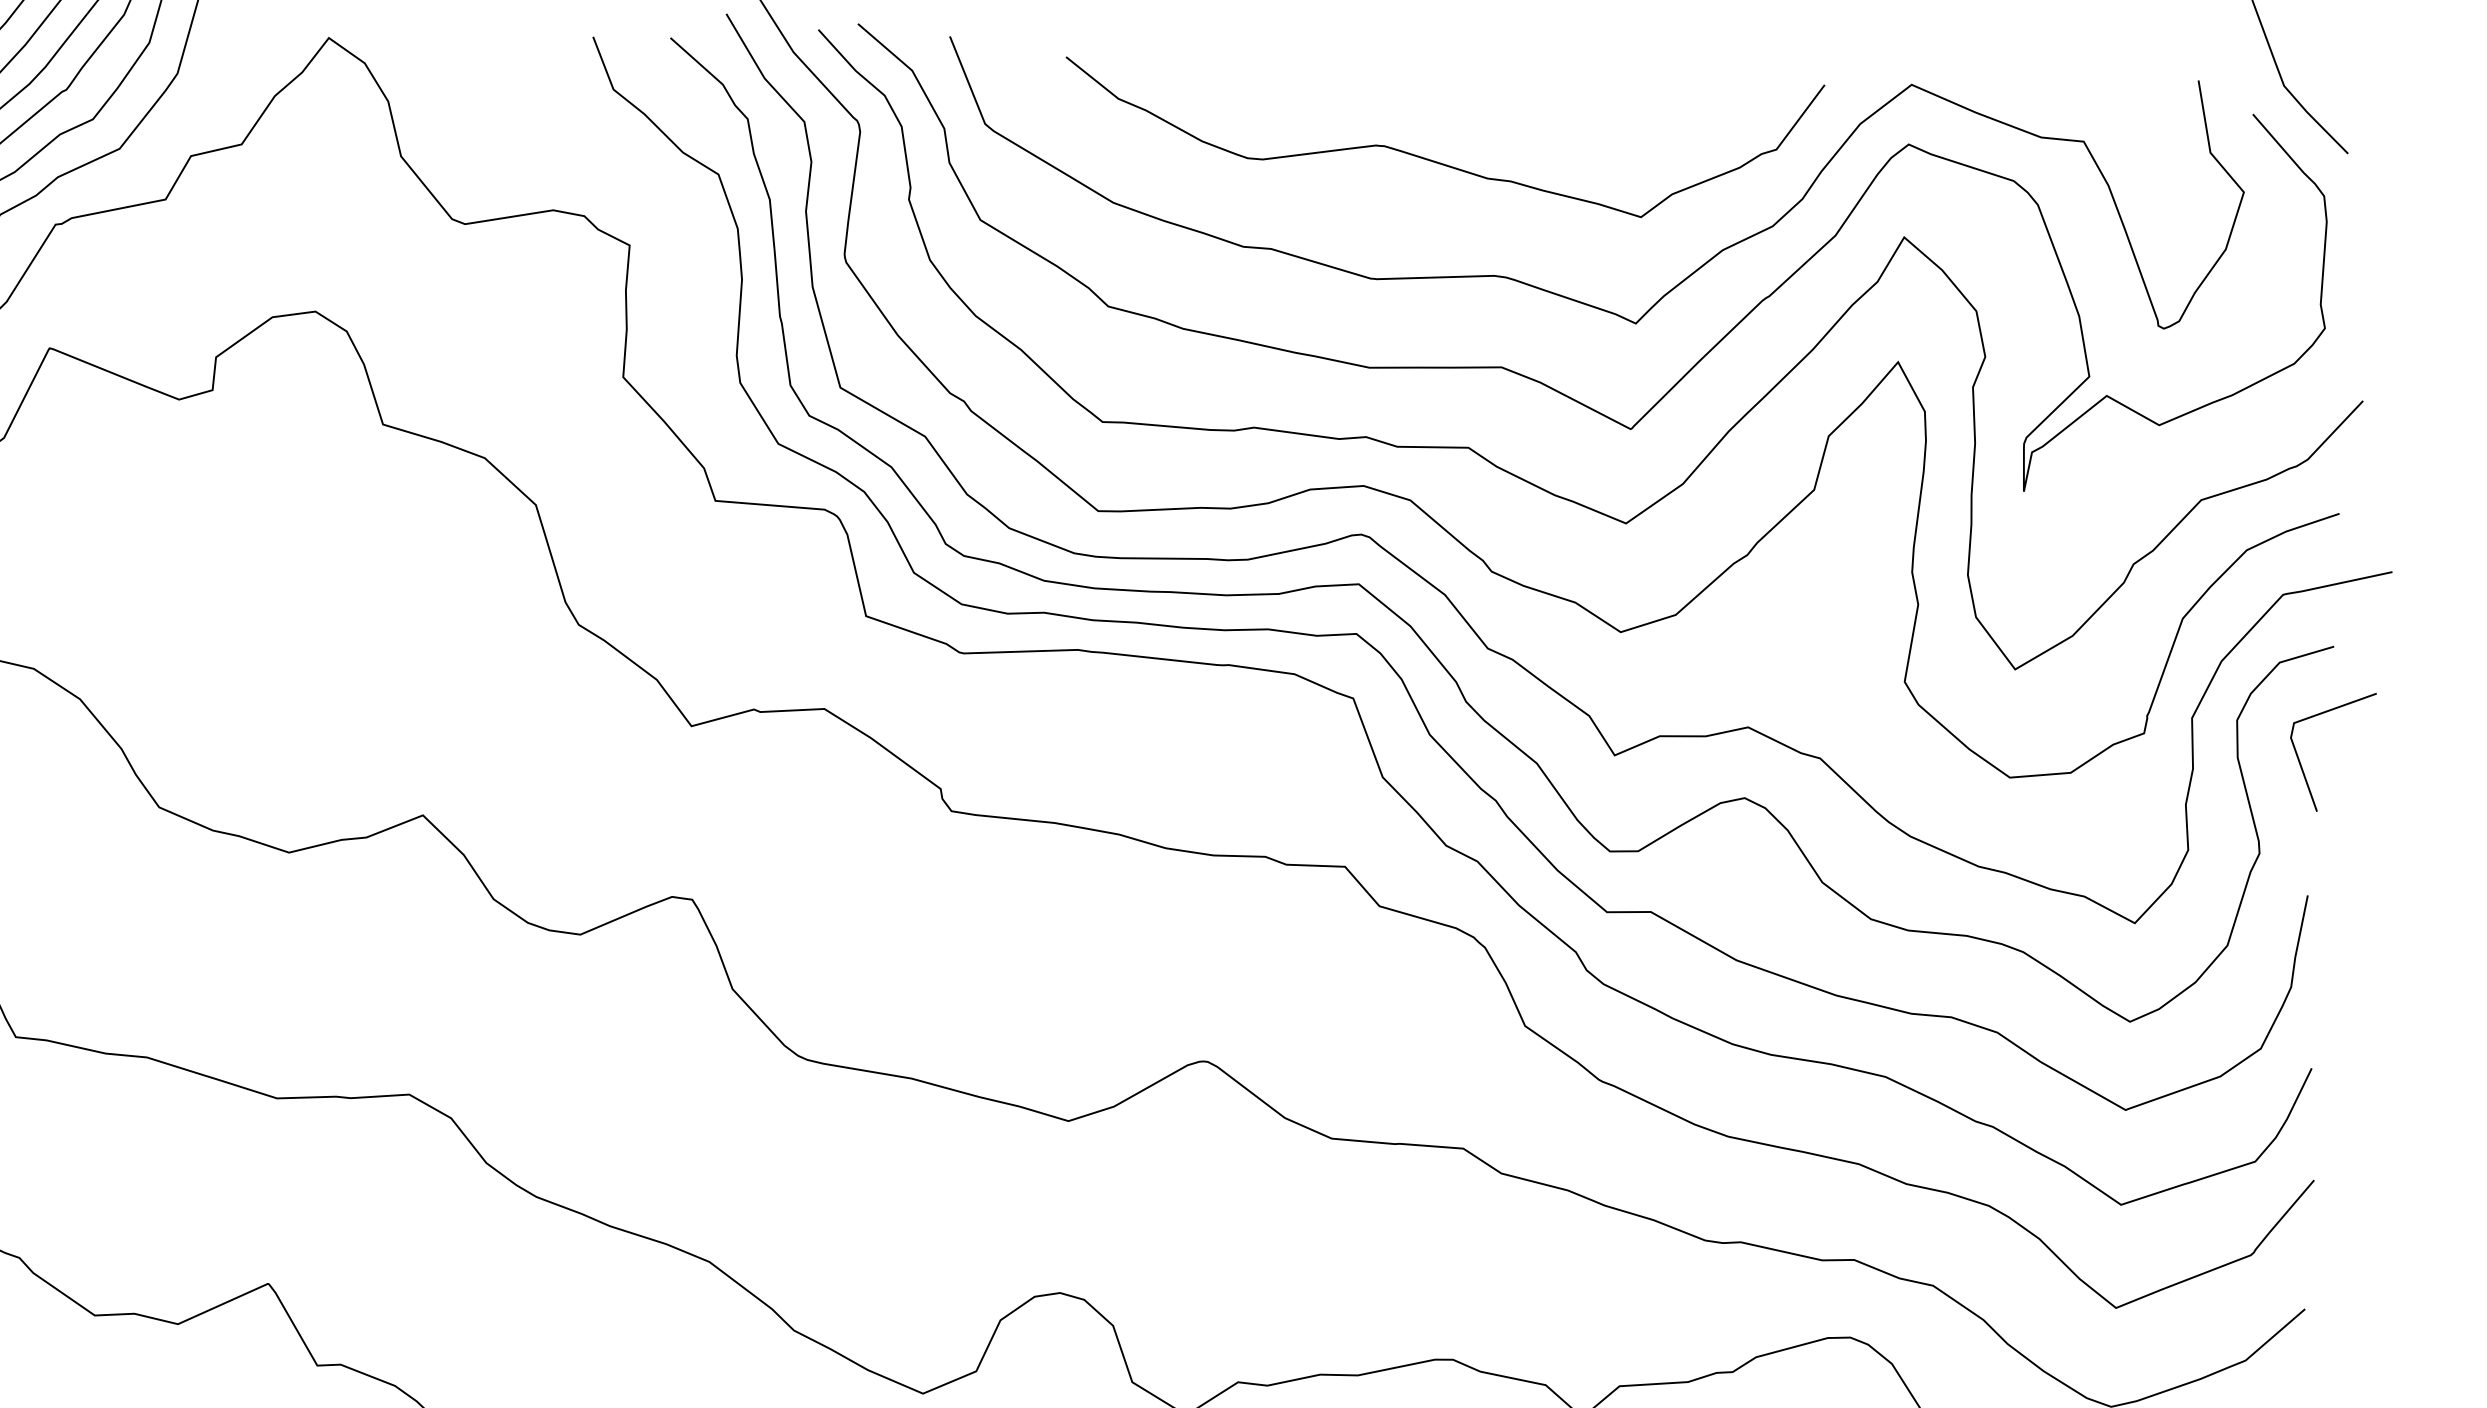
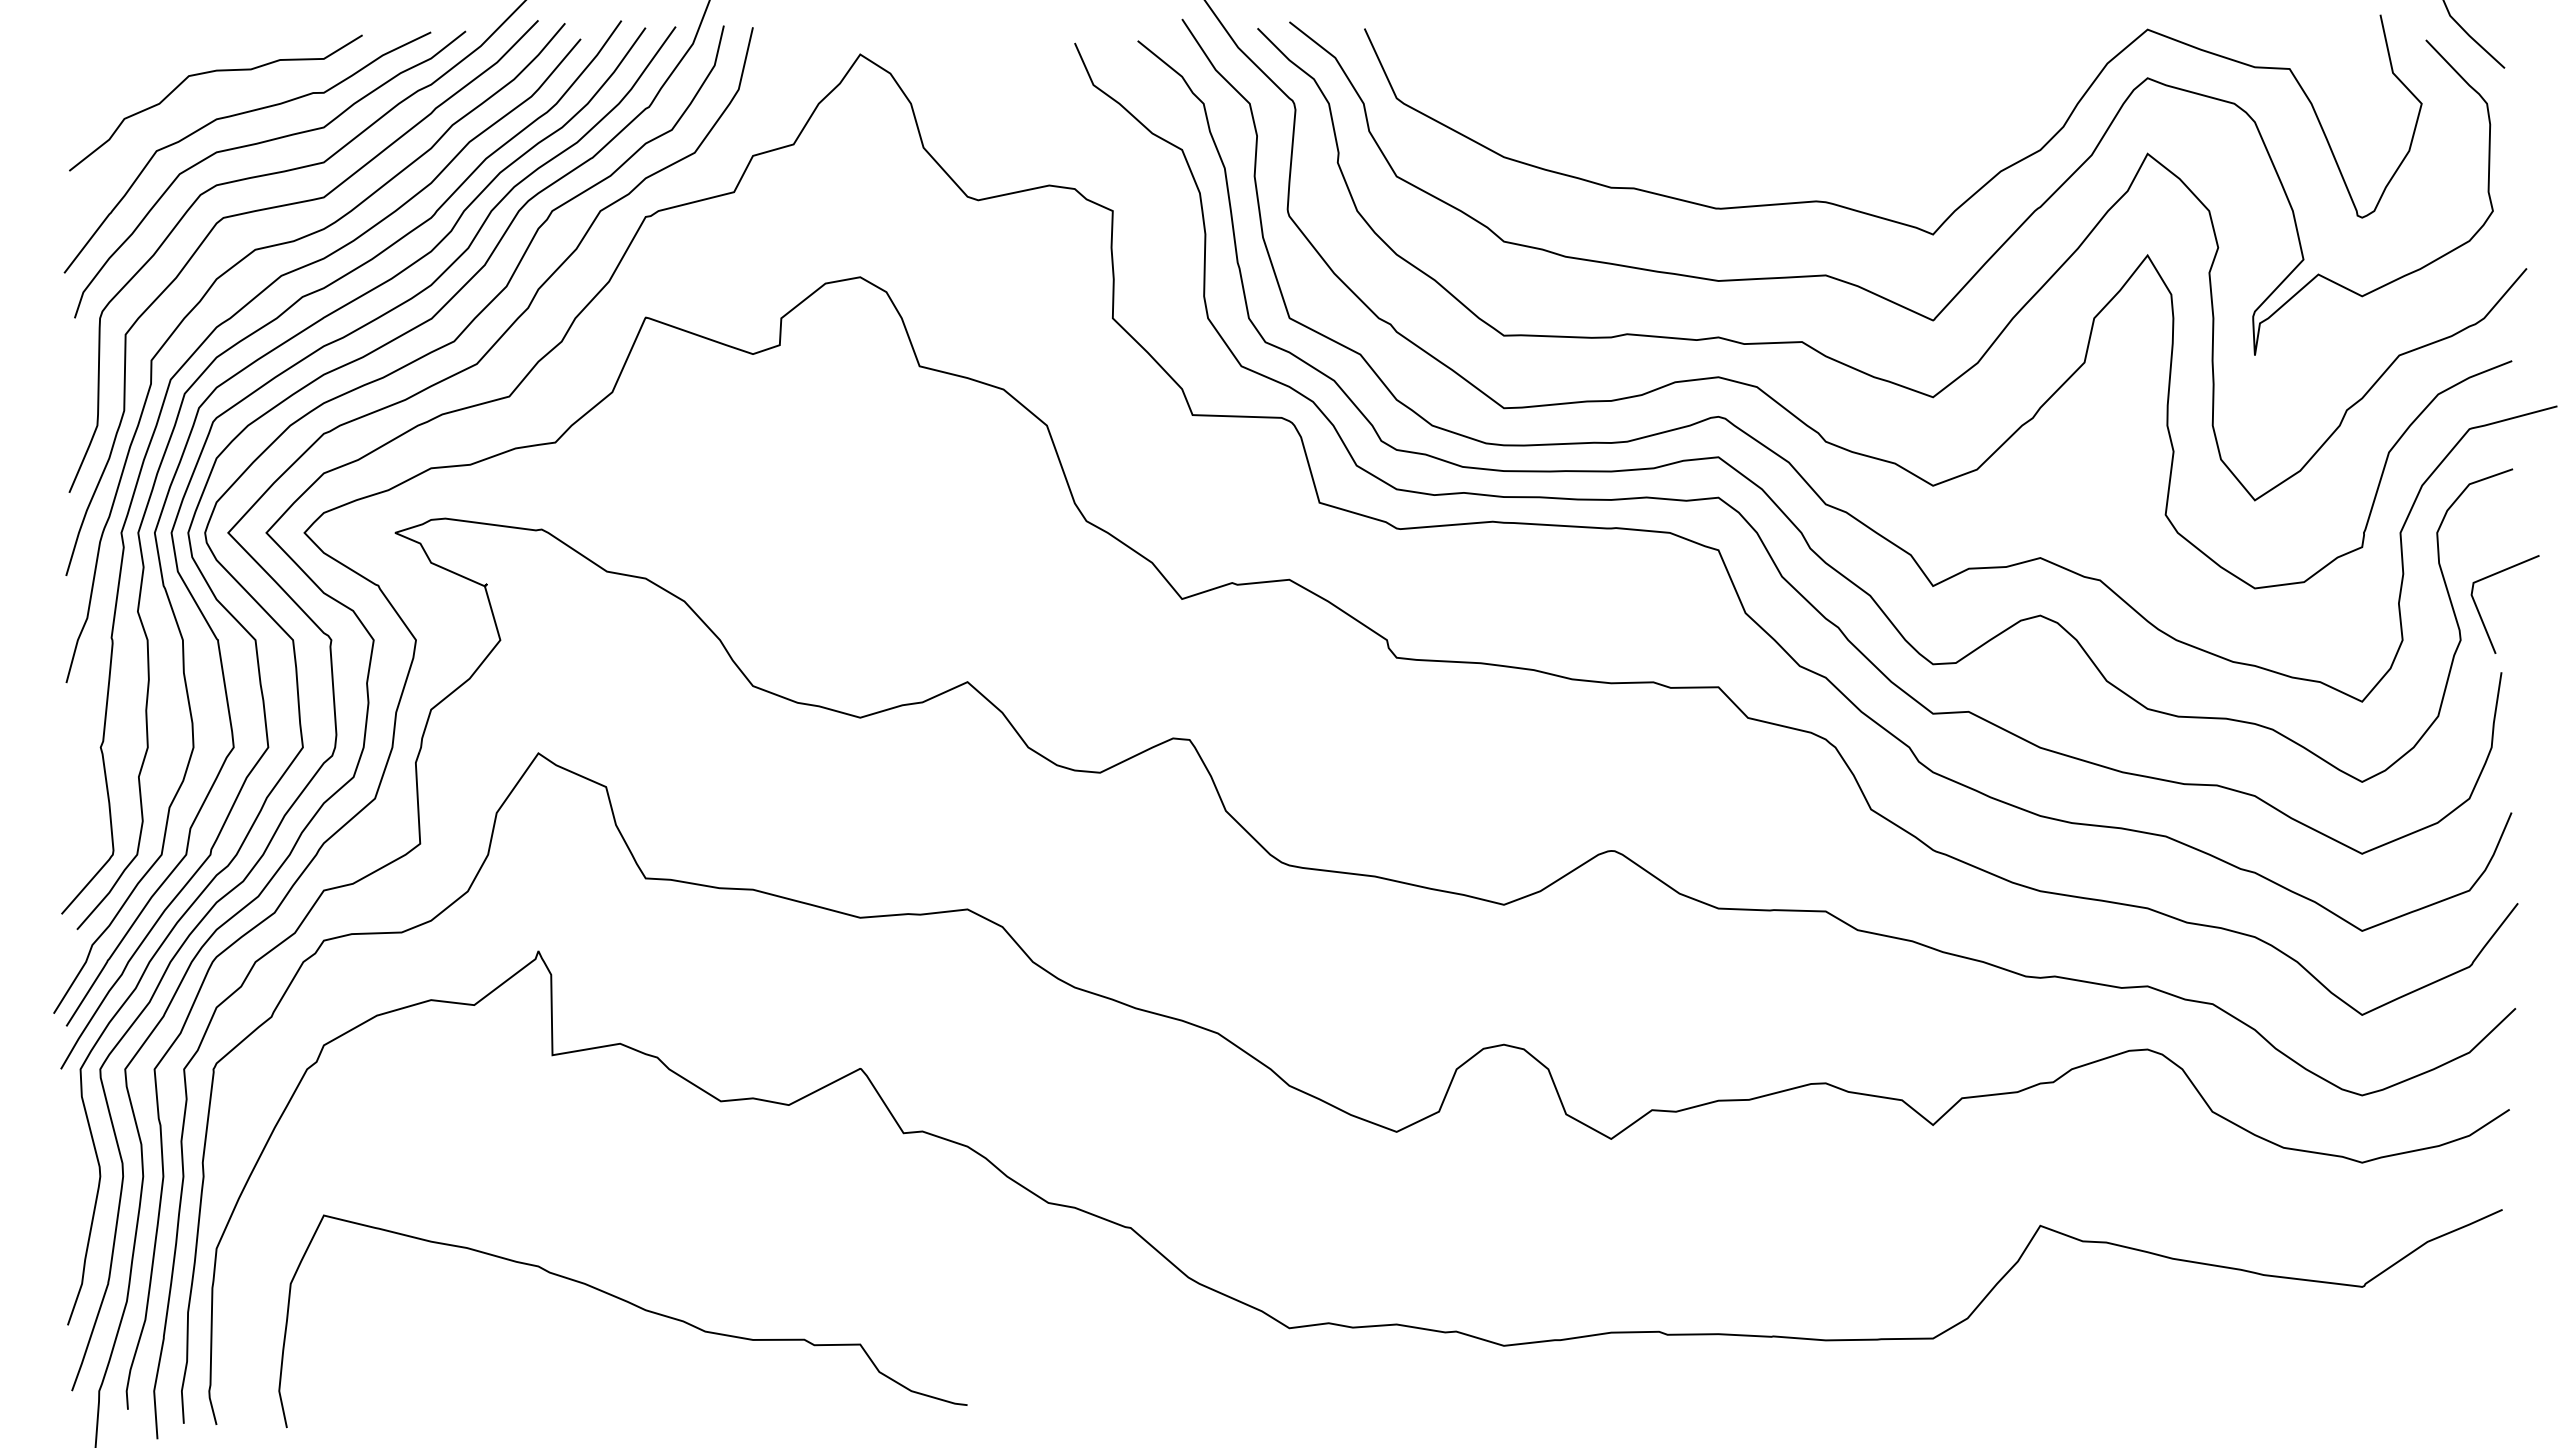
curve: (1437, 161) -> (1765, 110), removed
line: (2300, 761) -> (2480, 613), moved

